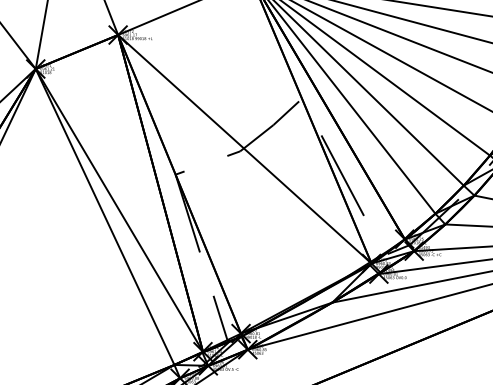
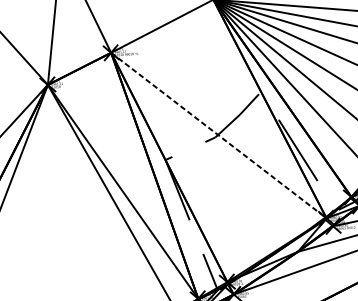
line: (244, 149) -> (218, 135), solid -> dashed

